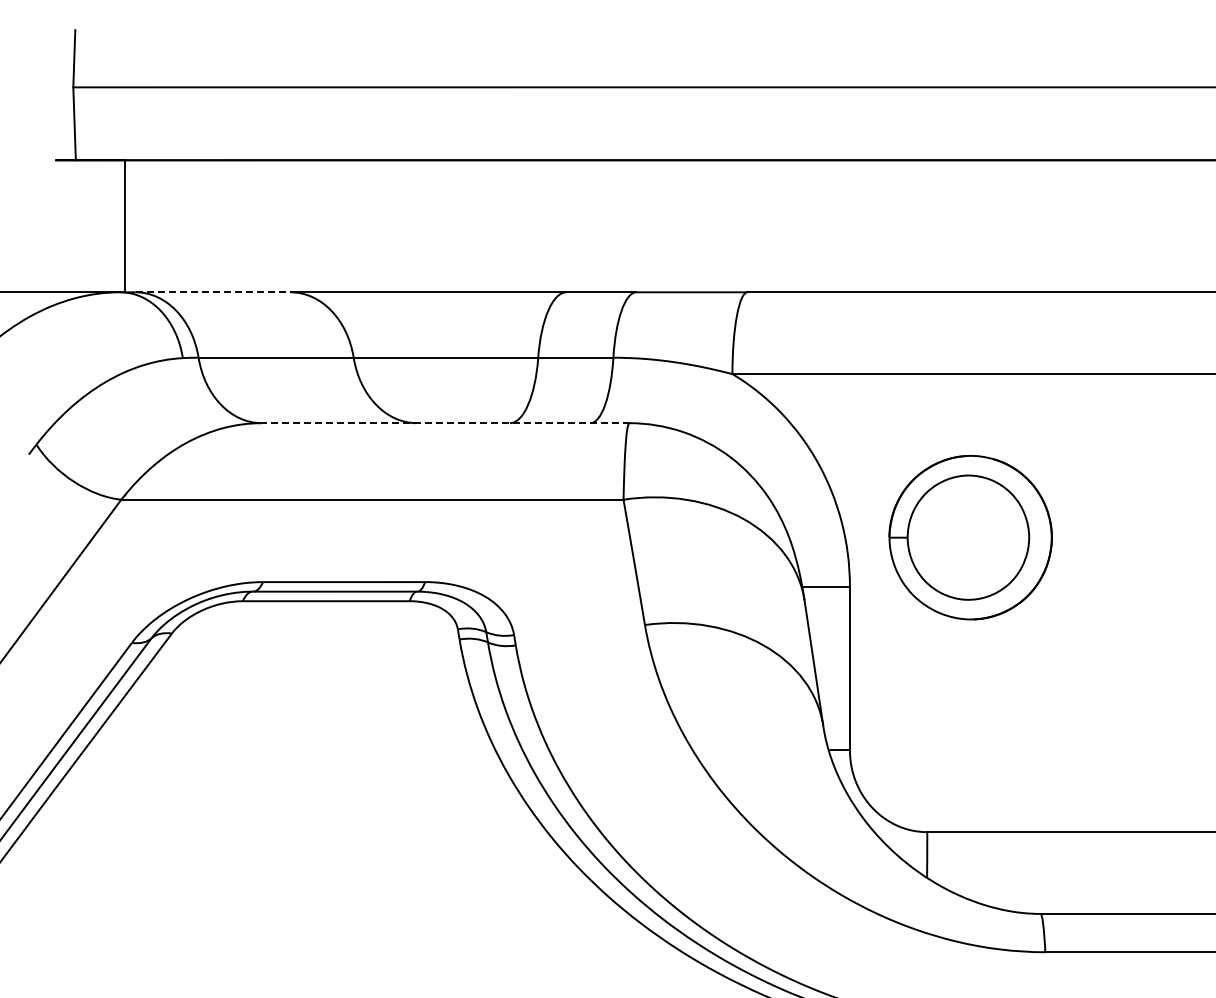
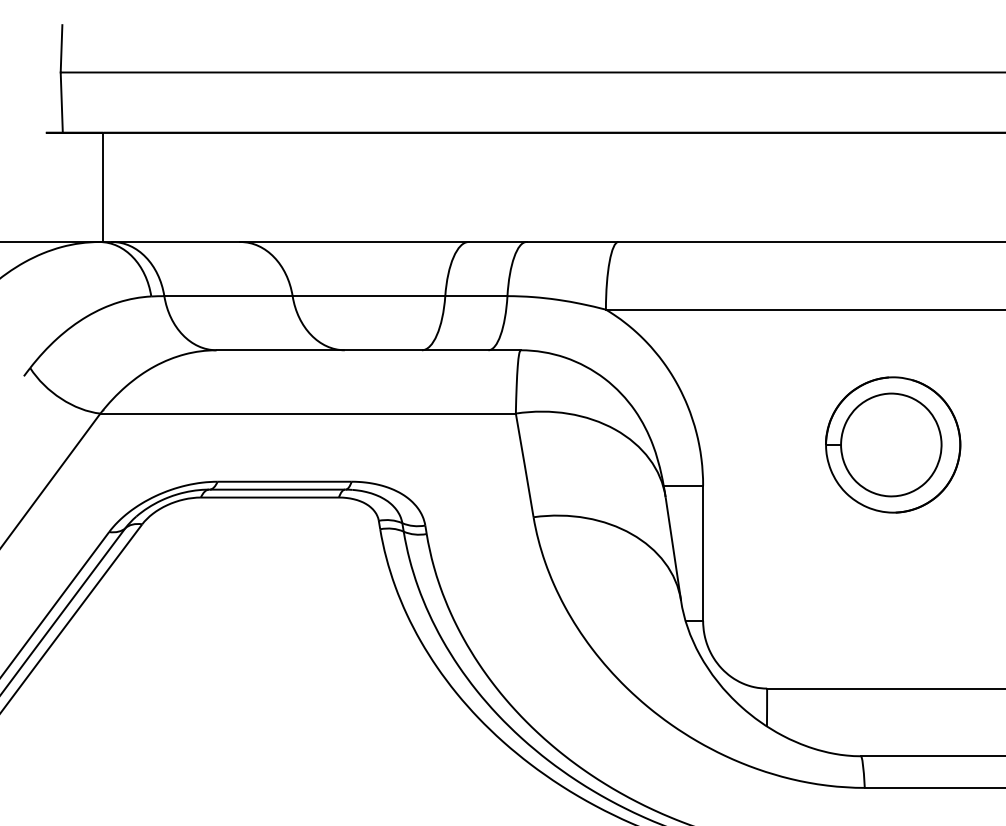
line: (213, 292) -> (176, 242), dashed -> solid
line: (445, 423) -> (368, 350), dashed -> solid
part: (970, 537) -> (893, 444), moved

